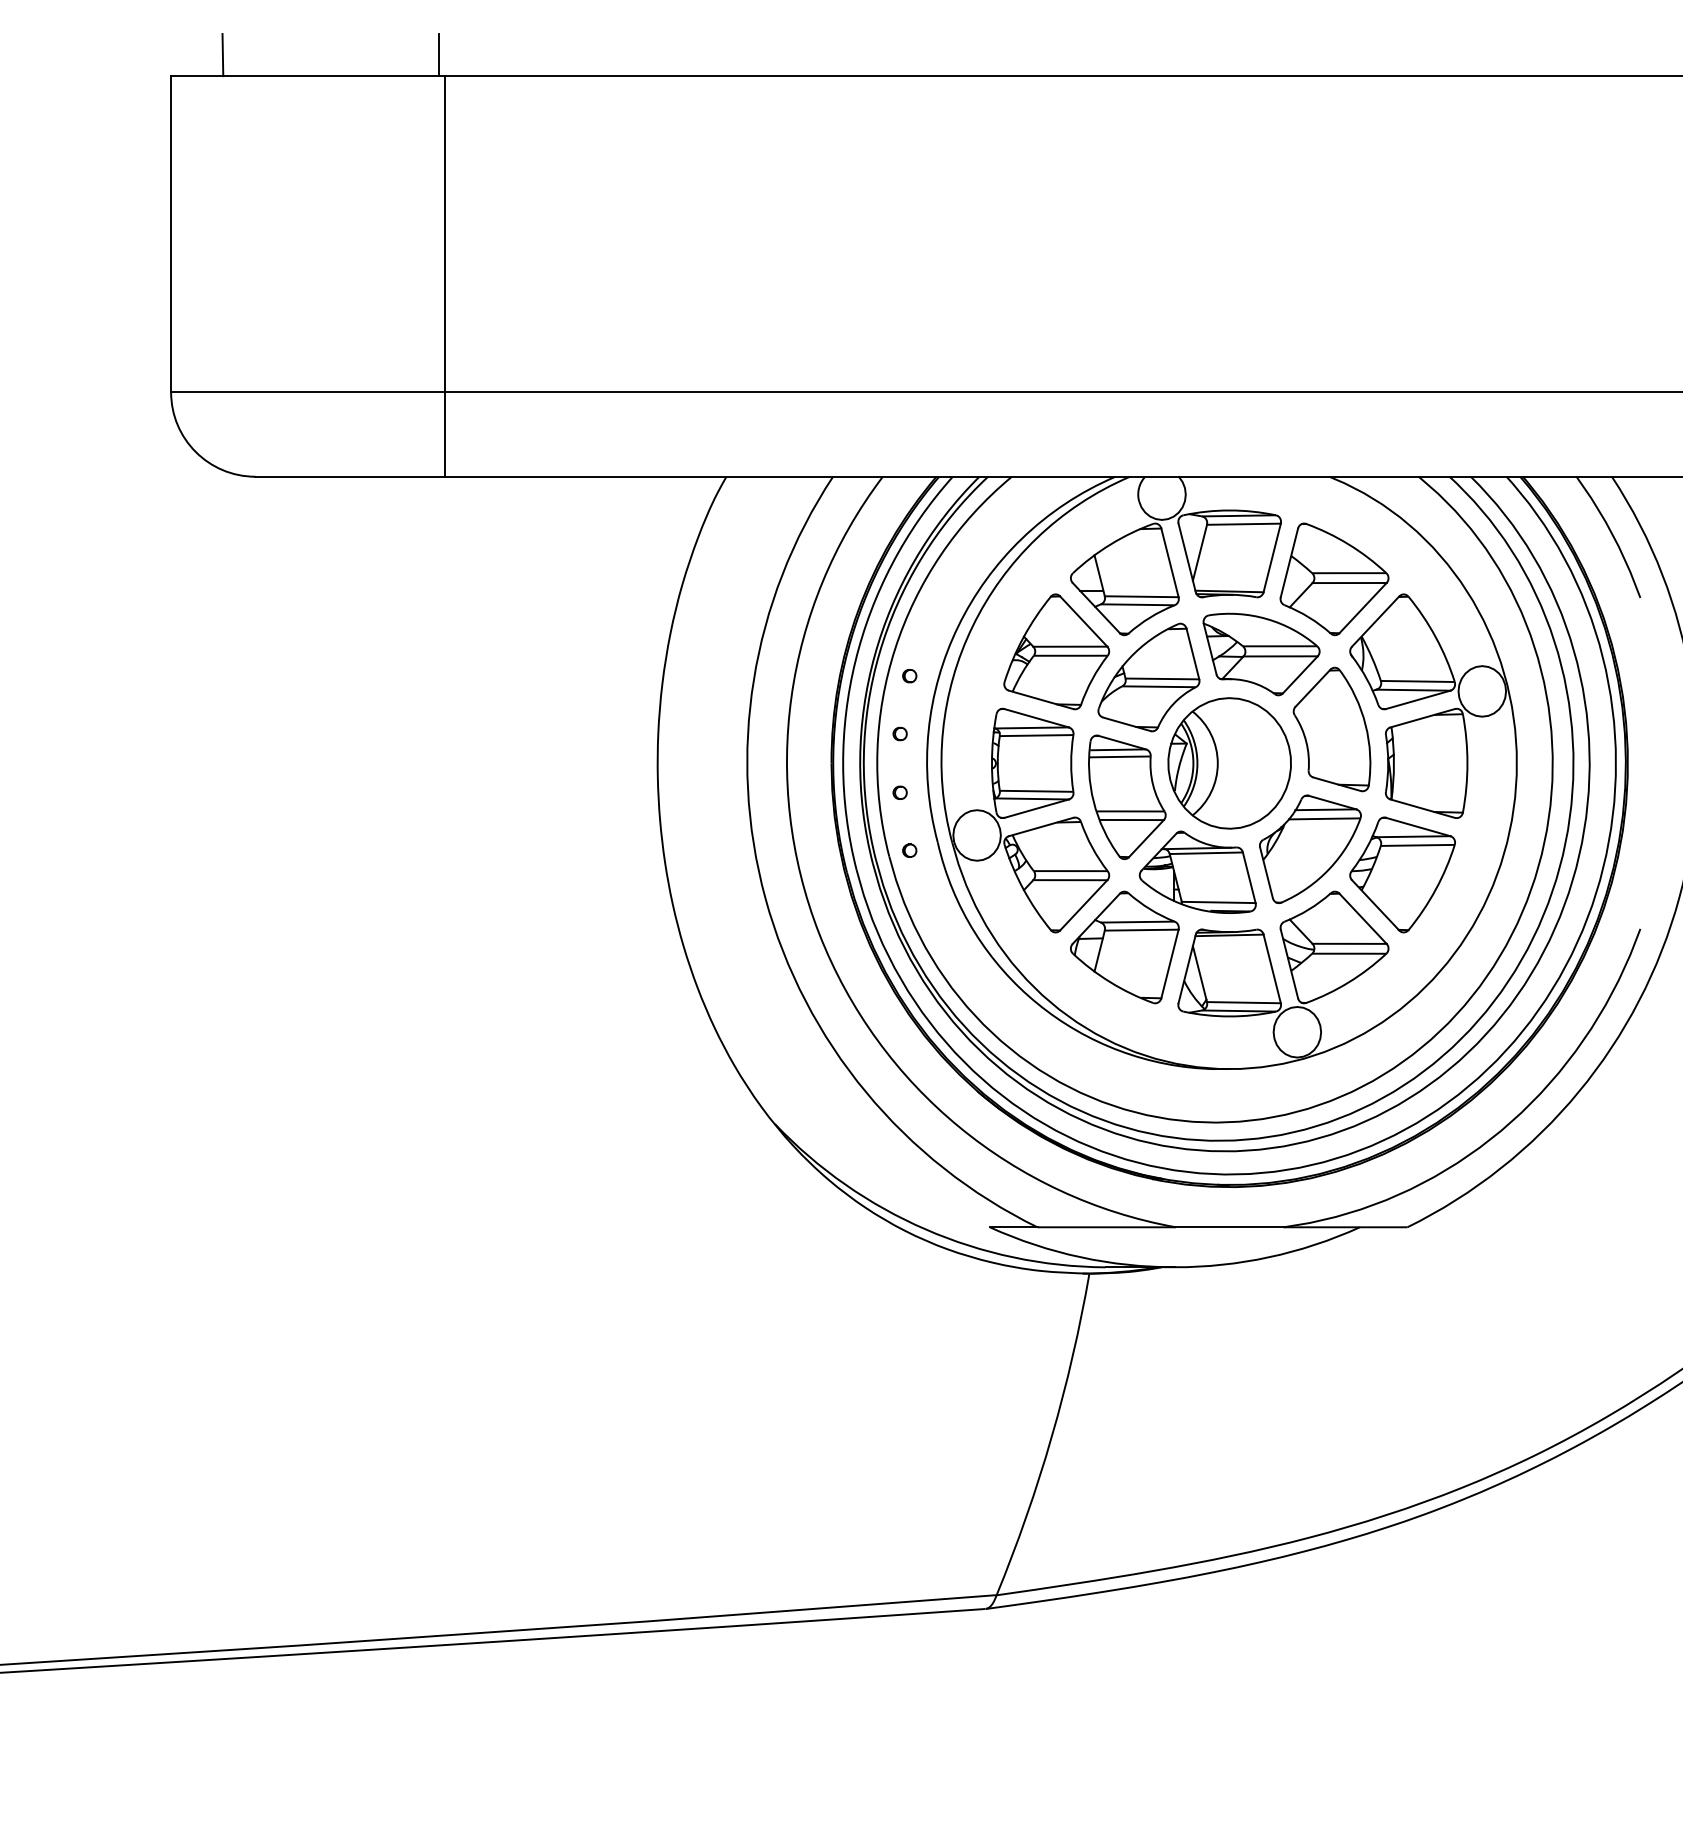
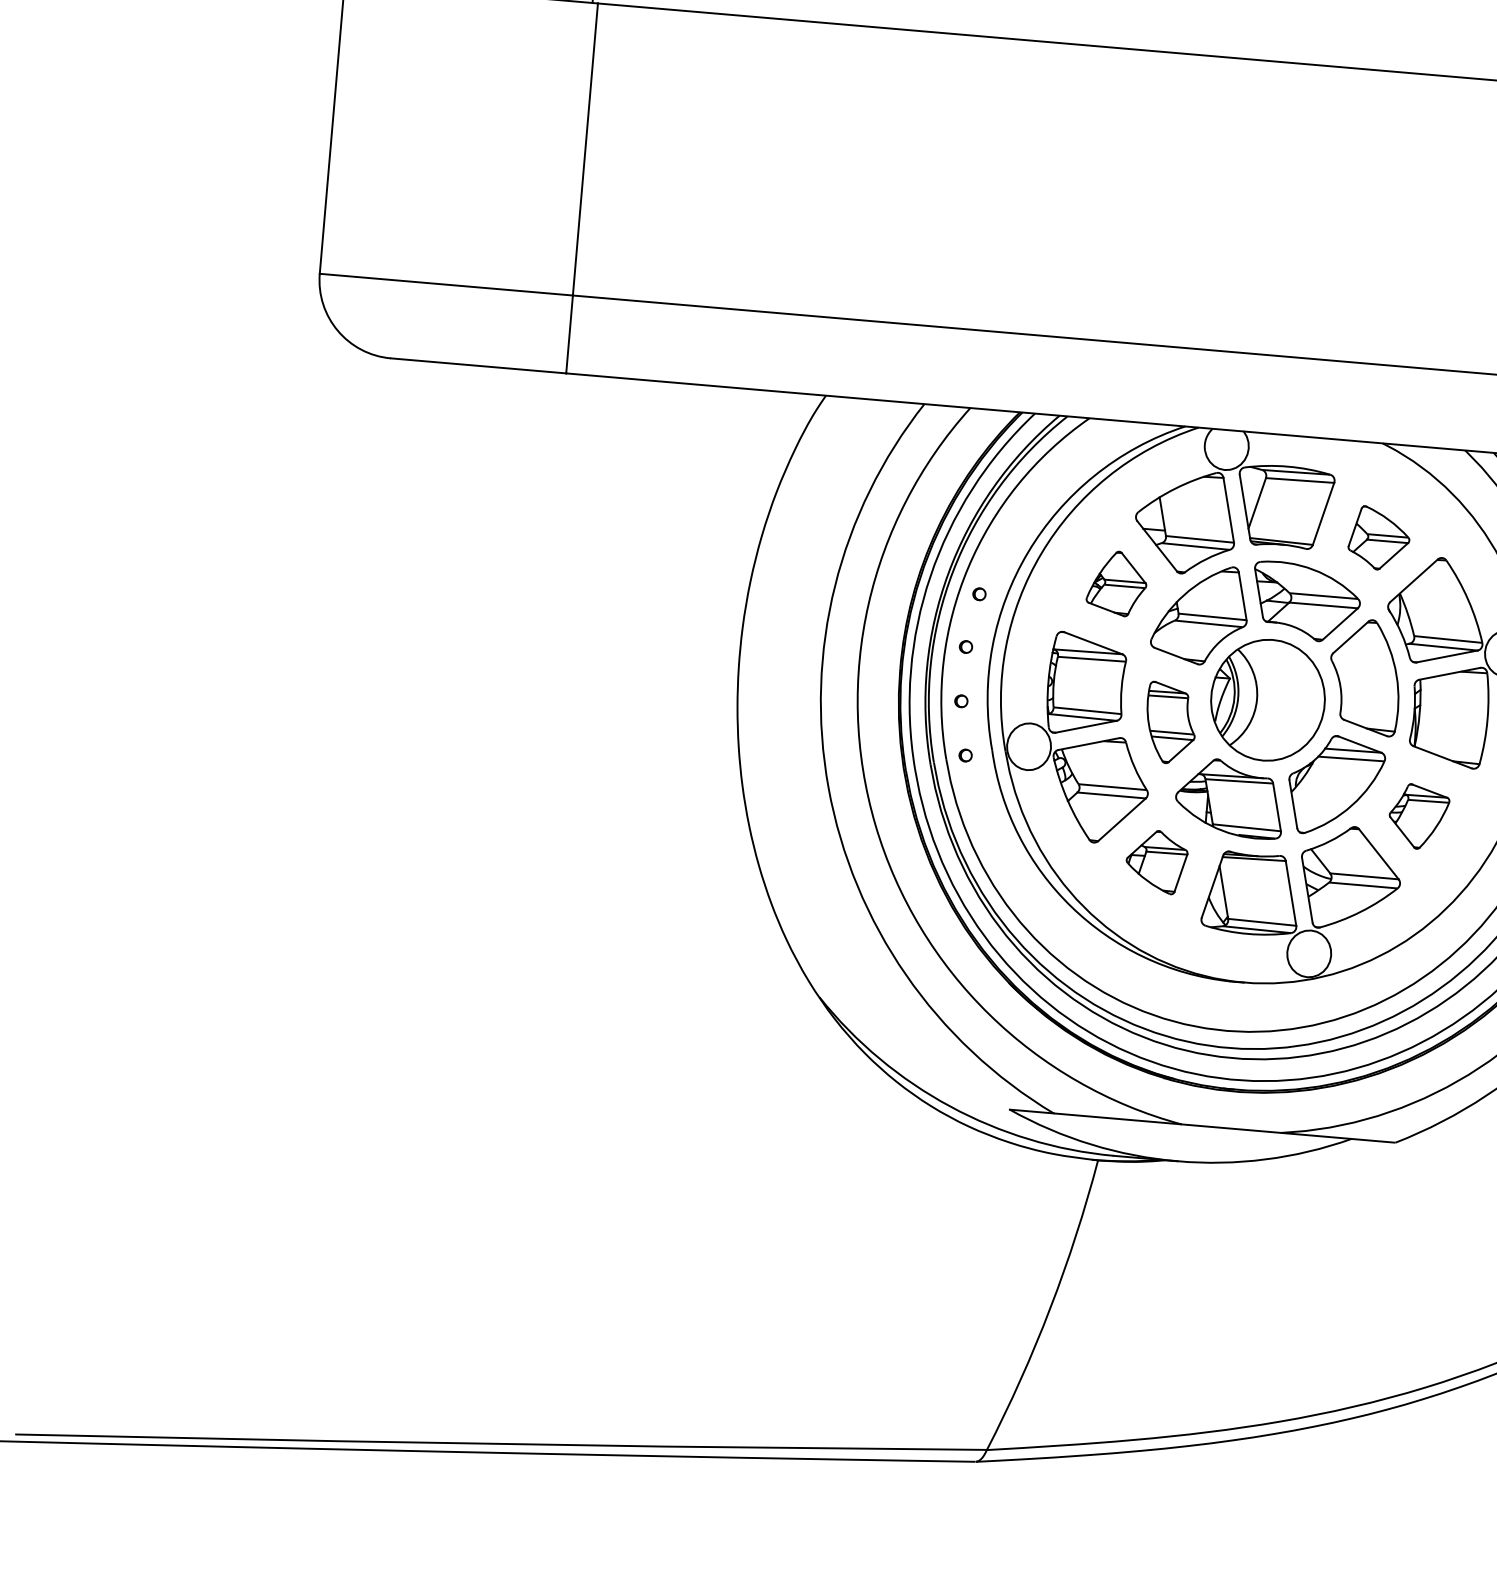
part: (1334, 579) -> (1379, 538), size x0.6
part: (1056, 651) -> (1116, 583), size x0.6
part: (1127, 796) -> (1171, 722), size x0.7
part: (1402, 874) -> (1418, 816), size x0.6
part: (1124, 947) -> (1156, 861), size x0.6

